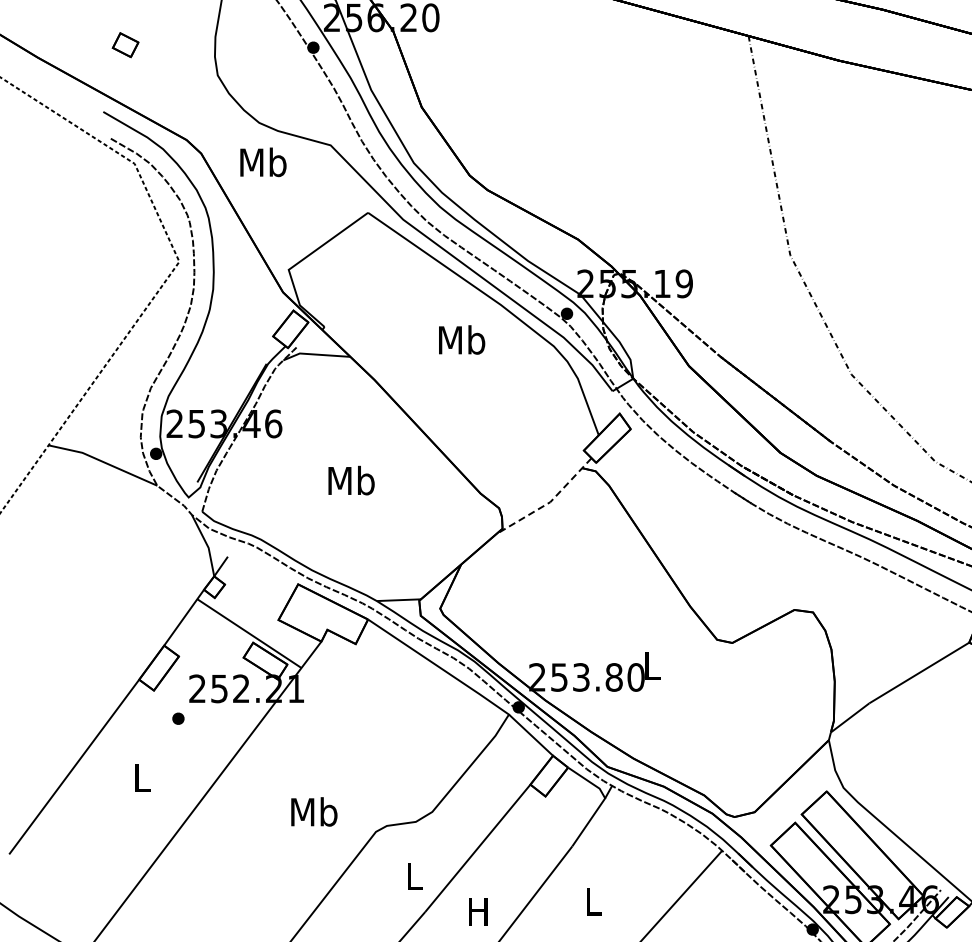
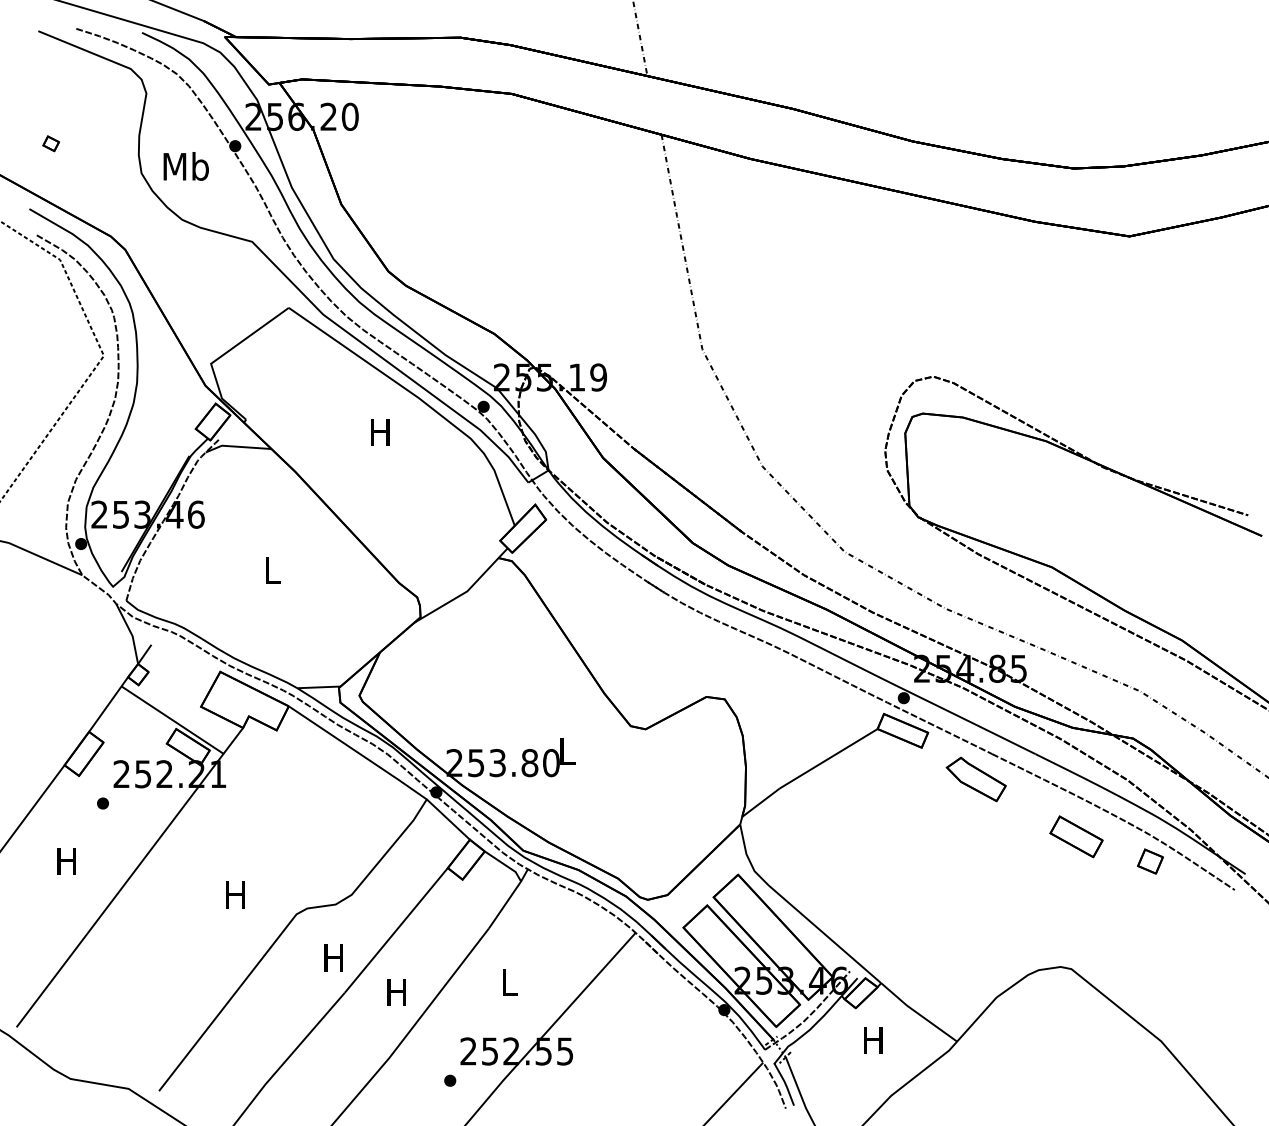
part: (124, 44) -> (50, 143), size x0.62
text: (262, 162) -> (185, 166), moved
text: (461, 340) -> (380, 432), Mb -> H
text: (351, 479) -> (272, 569), Mb -> L
line: (549, 502) -> (466, 591), dashed -> solid
text: (141, 777) -> (66, 861), L -> H
text: (313, 811) -> (235, 894), Mb -> H
text: (413, 875) -> (333, 957), L -> H

